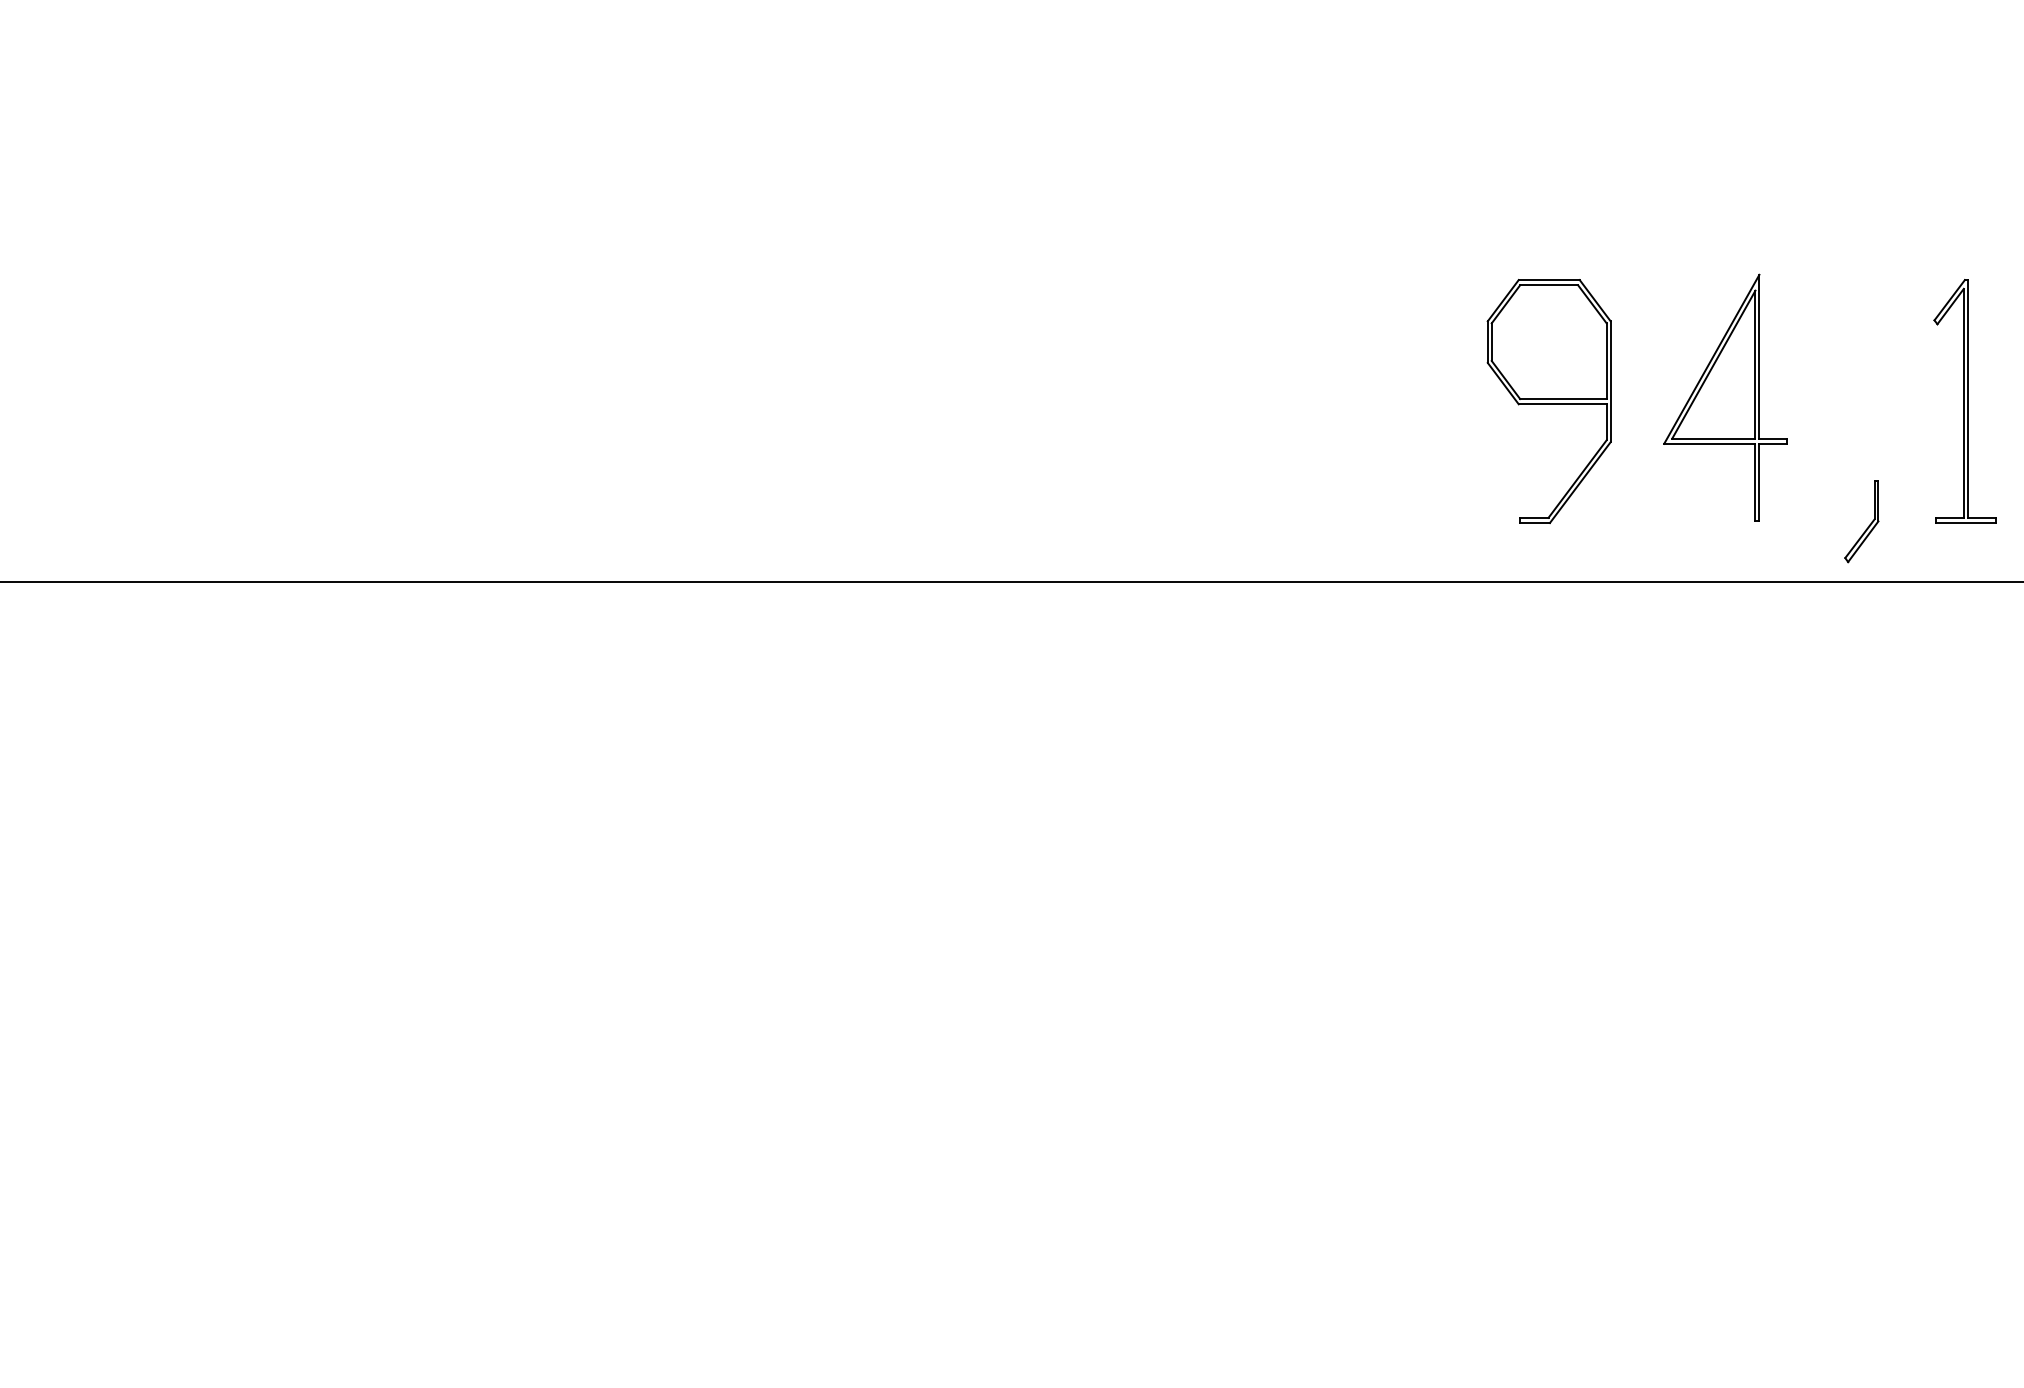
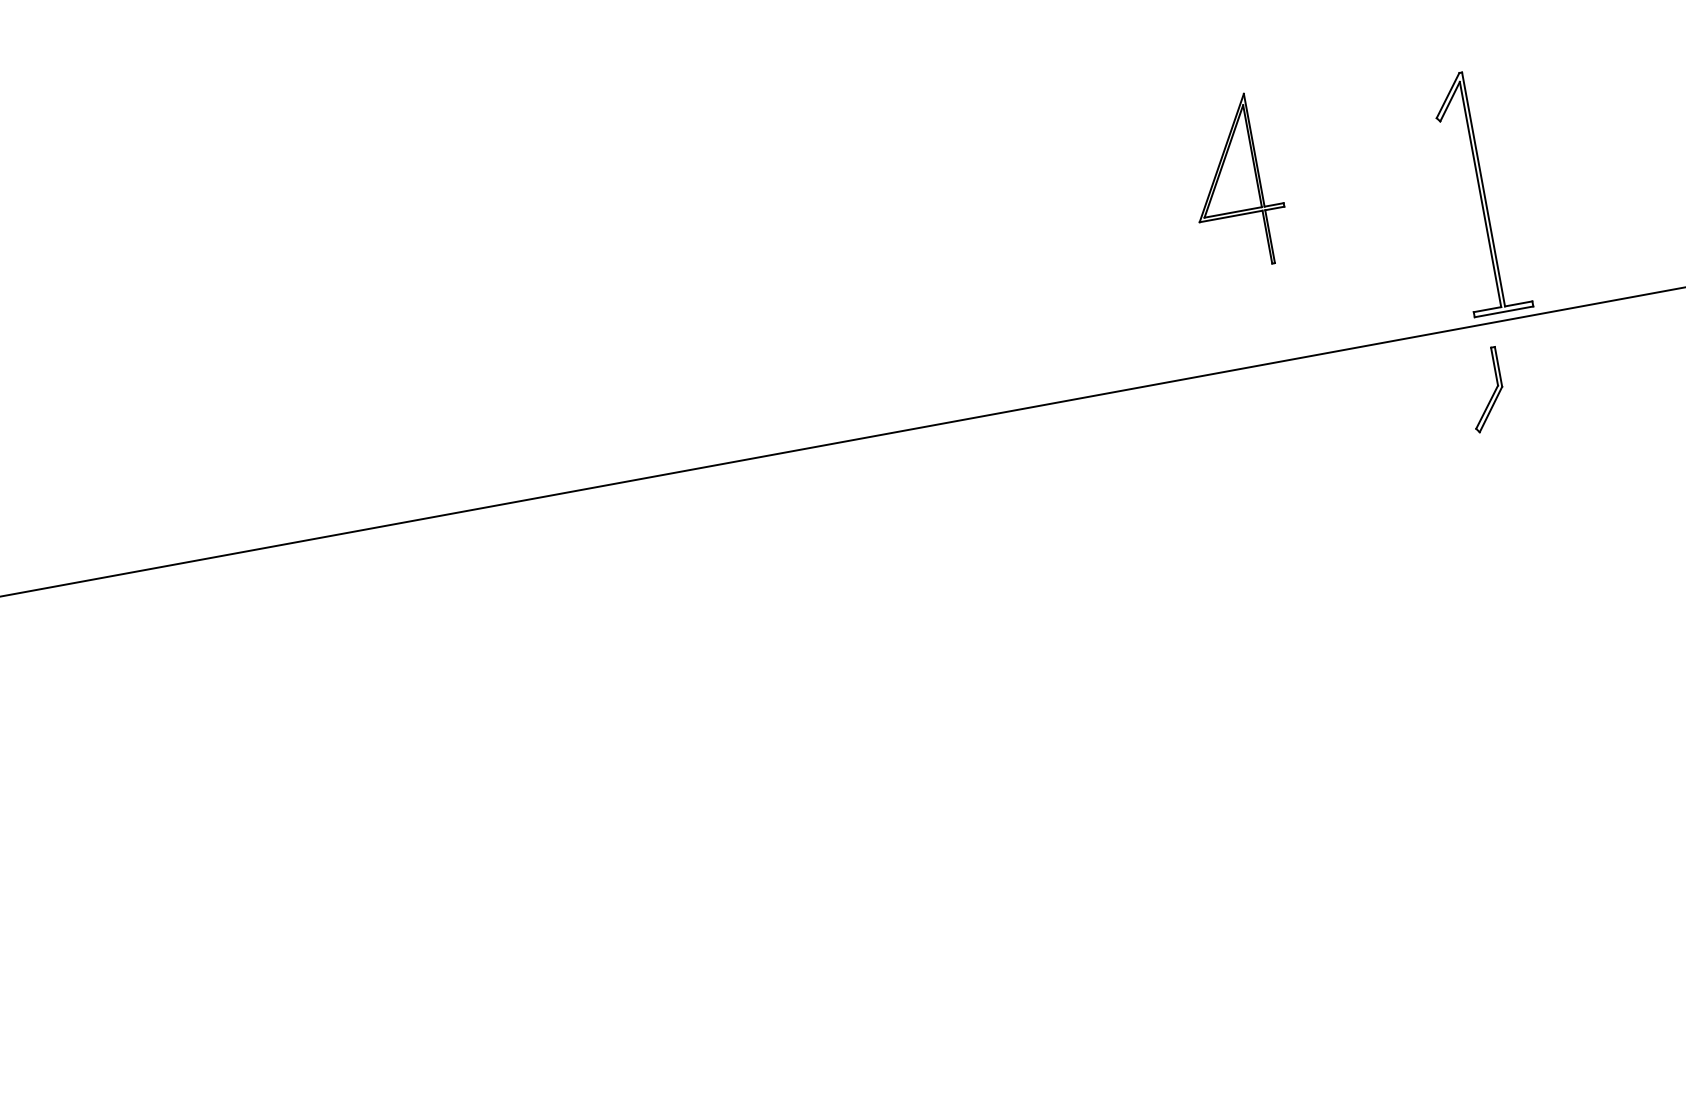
part: (1725, 397) -> (1236, 182), size x0.7
part: (1548, 401) -> (1062, 218), removed
part: (1964, 401) -> (1480, 192), moved
part: (1868, 525) -> (1493, 392), moved

